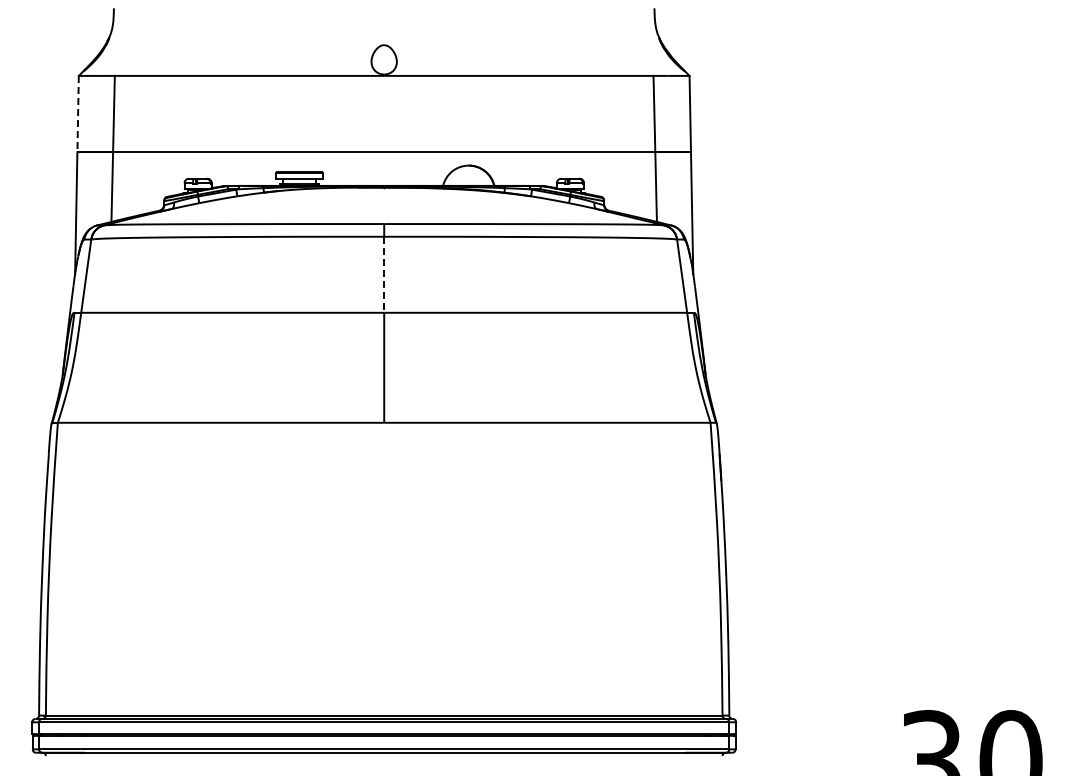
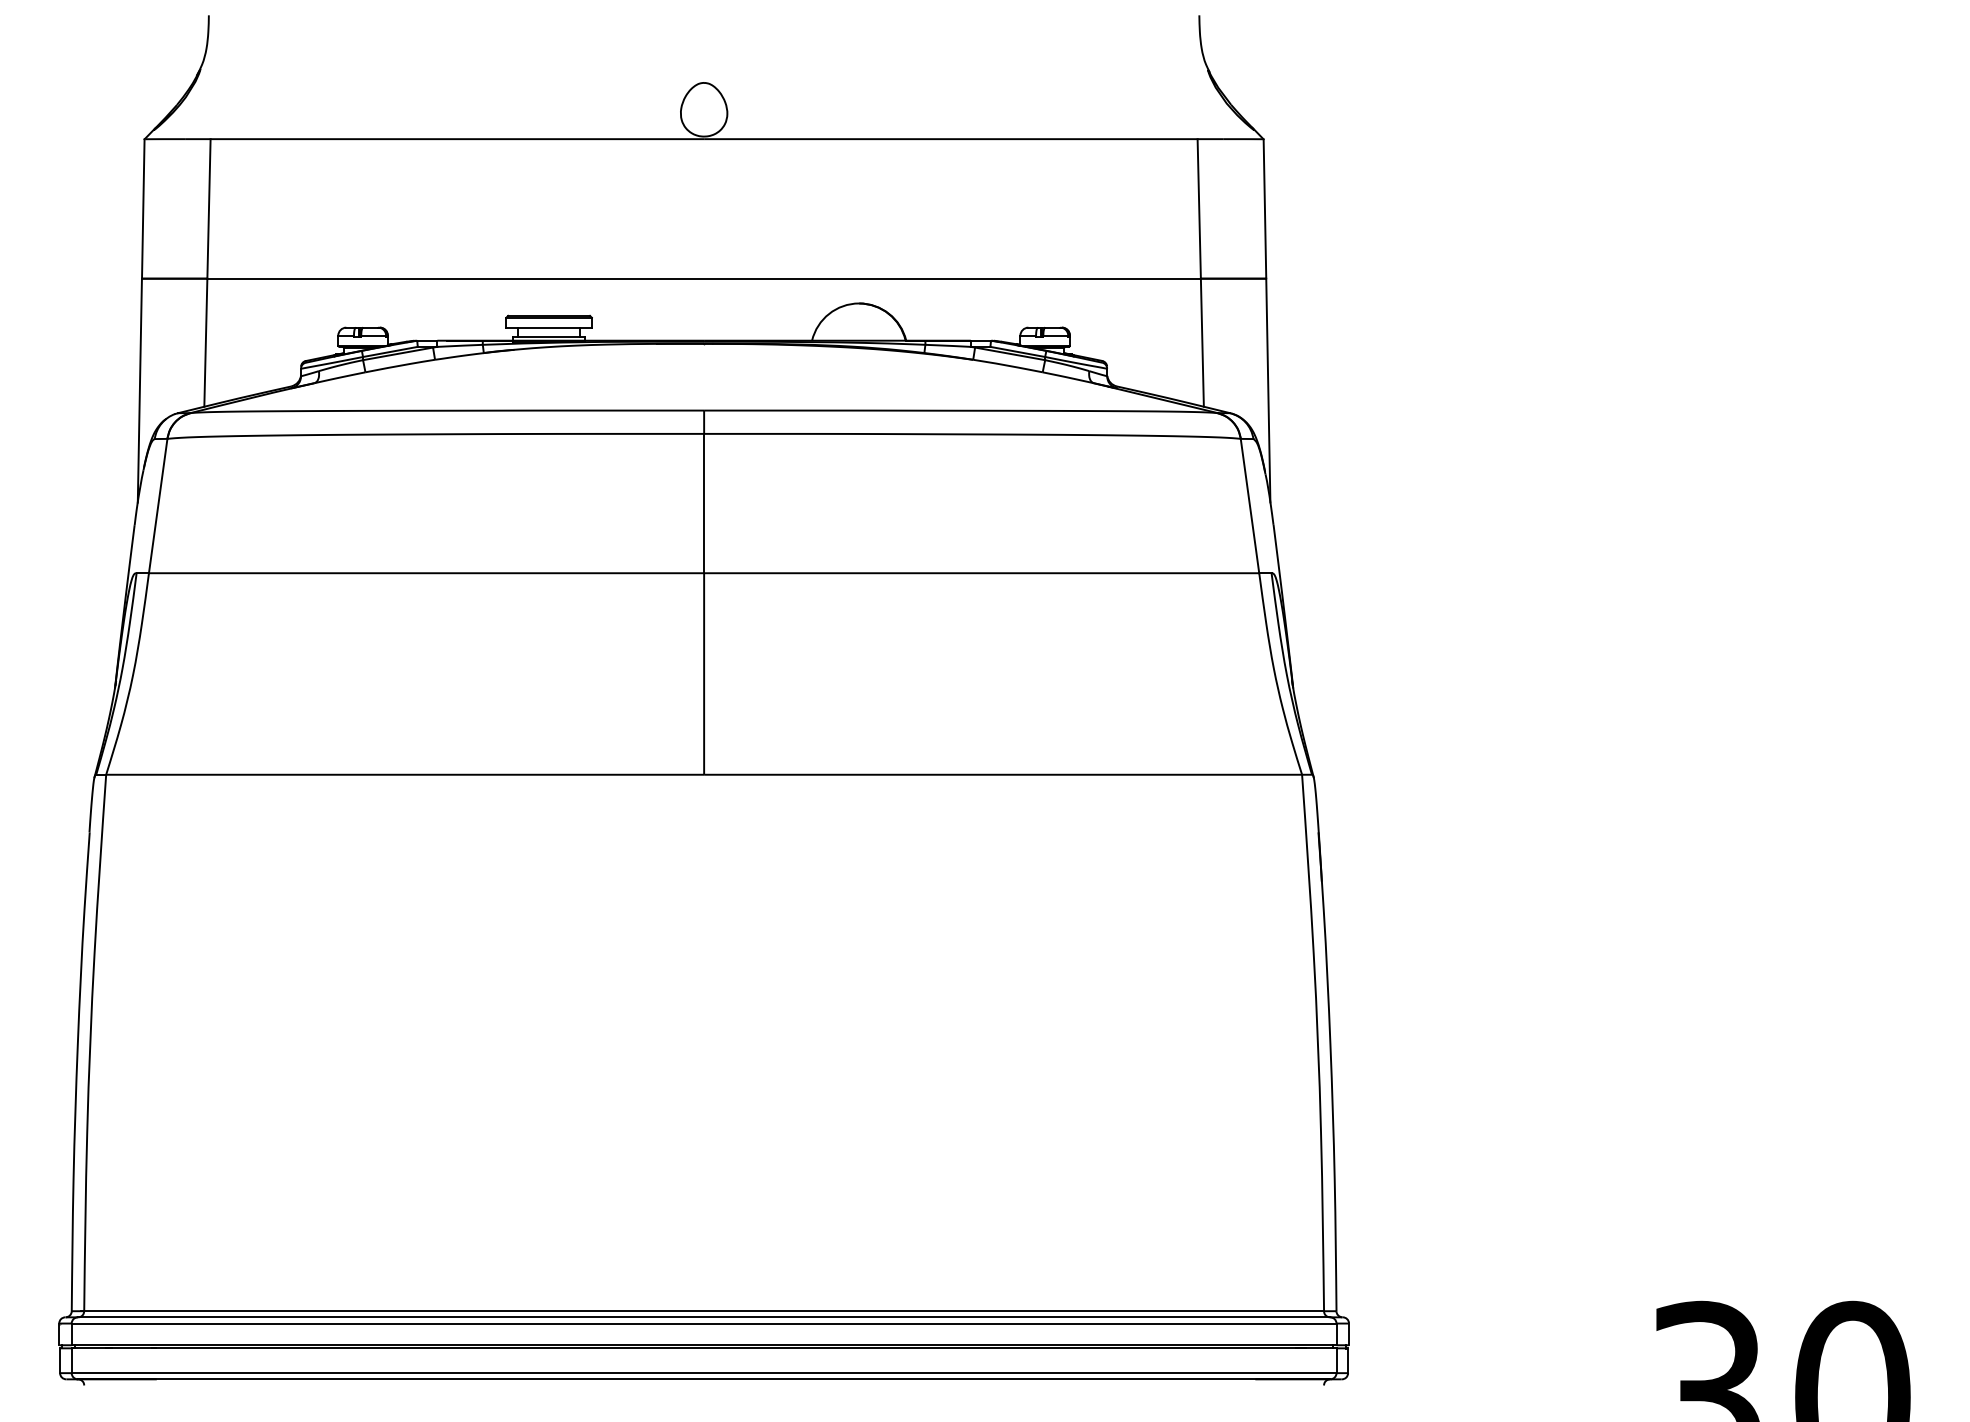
line: (78, 113) -> (143, 208), dashed -> solid
line: (384, 275) -> (704, 504), dashed -> solid

